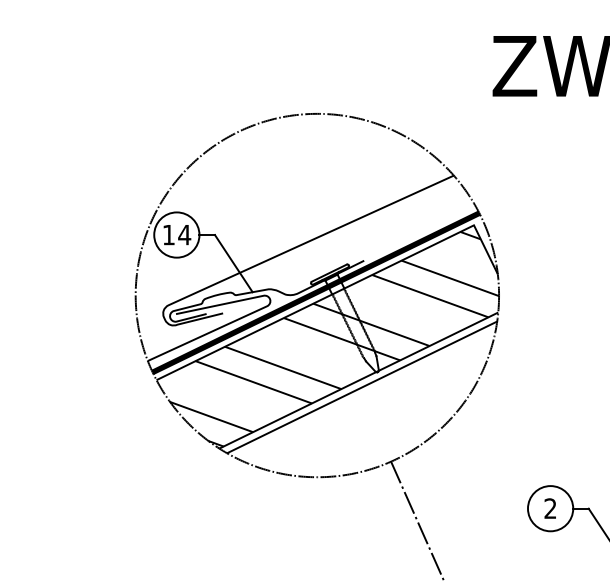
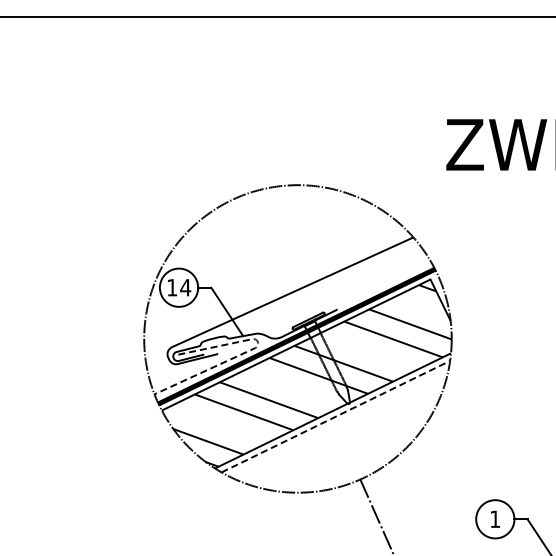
line: (261, 309) -> (250, 350), solid -> dashed
line: (362, 387) -> (336, 416), solid -> dashed
text: (550, 507) -> (495, 518), 2 -> 1

